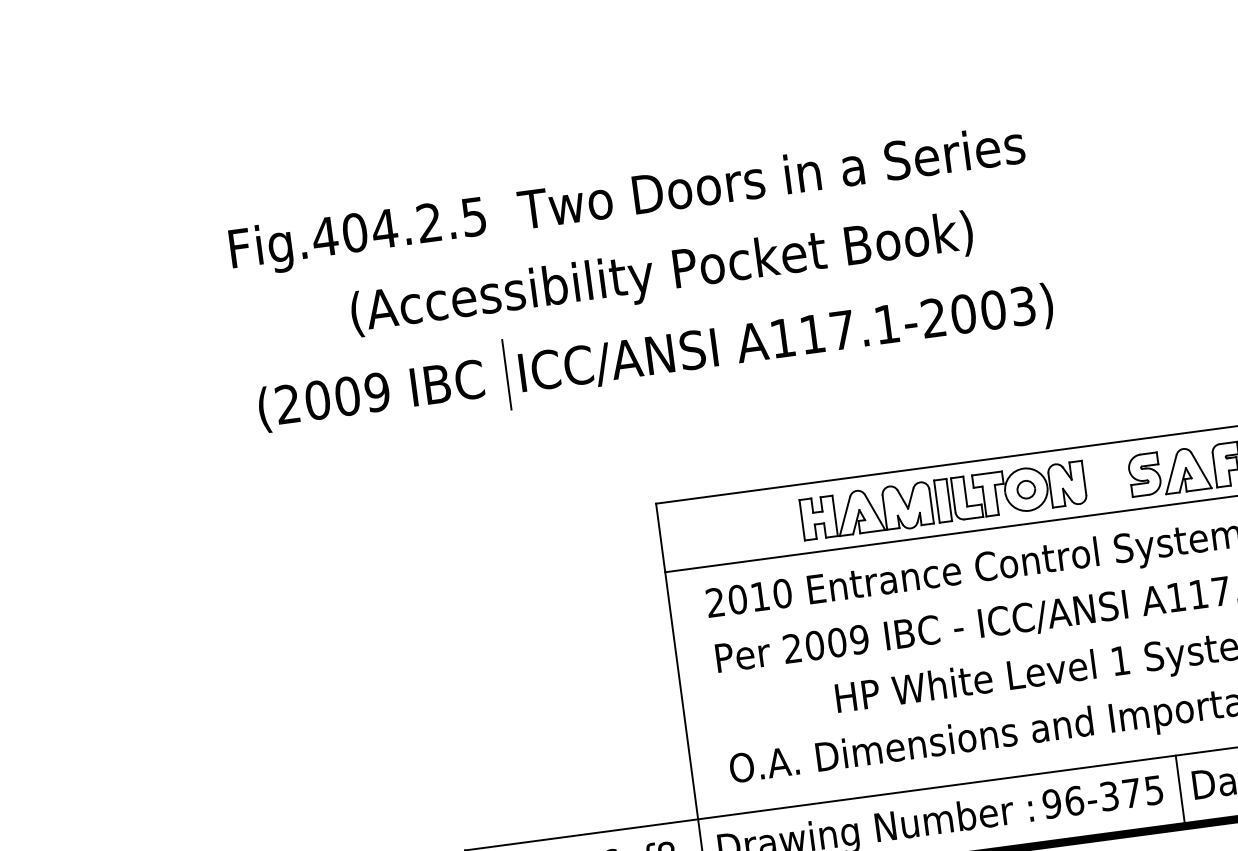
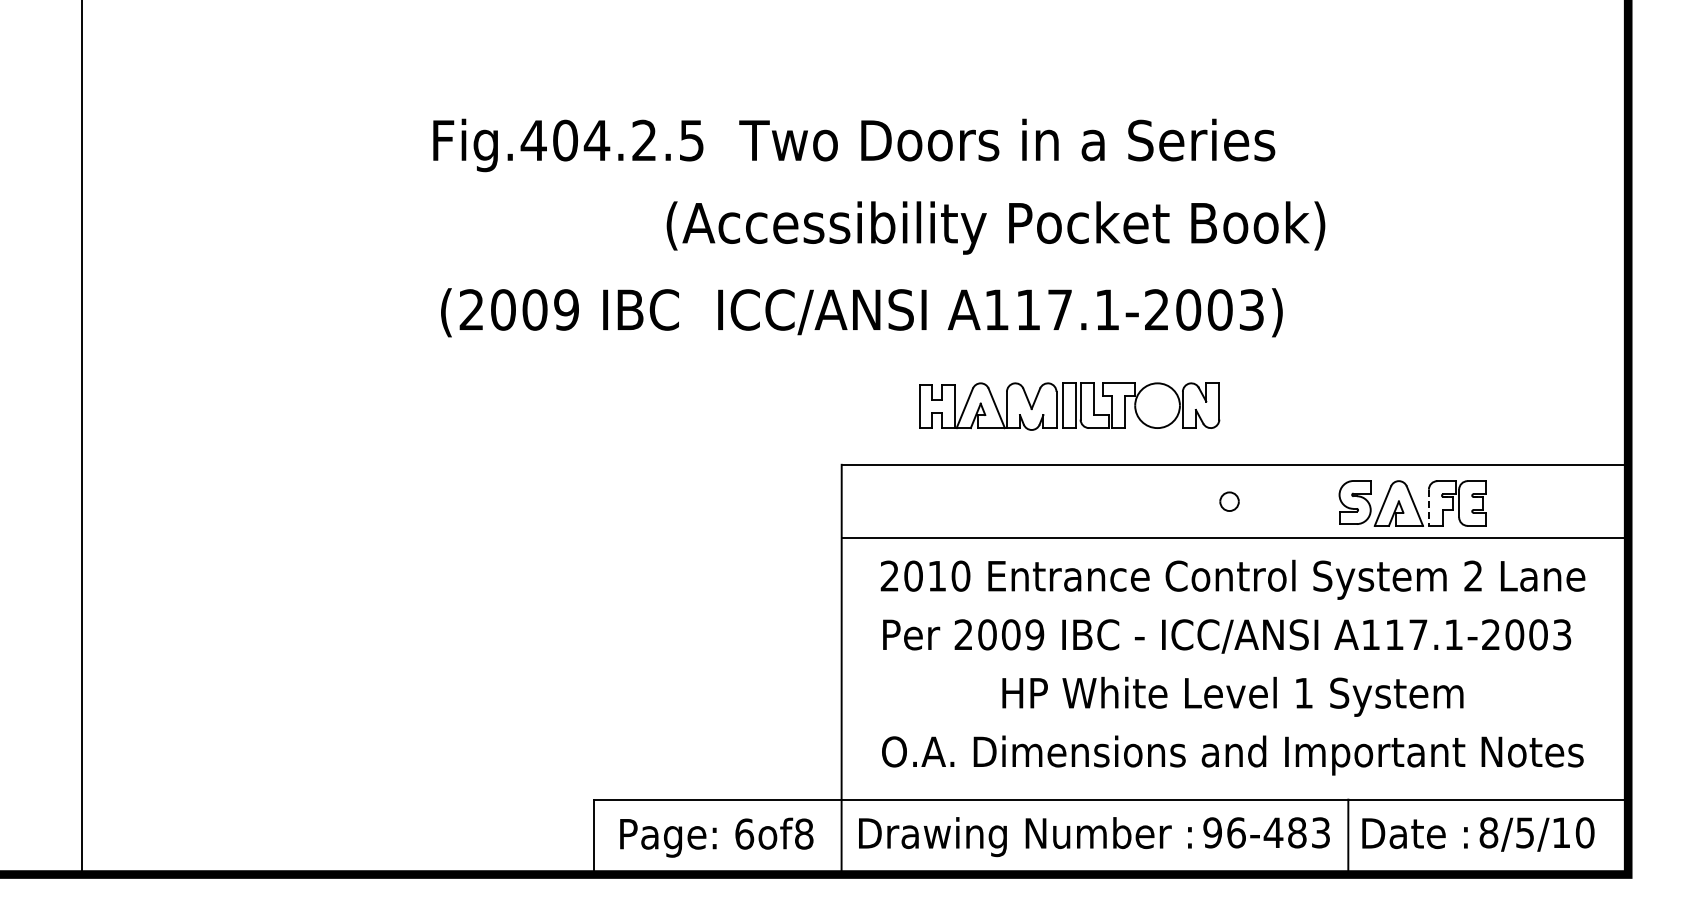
text: (661, 275) -> (995, 227), moved
line: (507, 374) -> (704, 309), removed
line: (1214, 471) -> (1428, 508), solid -> dashed
part: (943, 501) -> (1069, 406), moved
text: (1131, 793) -> (1296, 832), 96-375 -> 96-483

